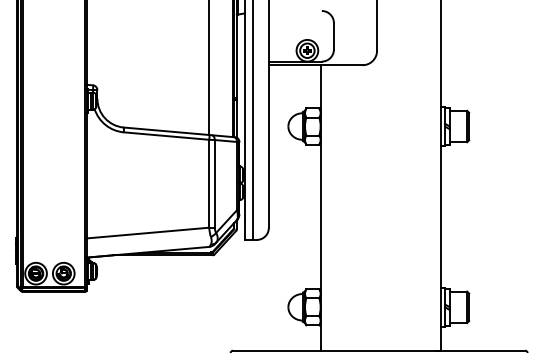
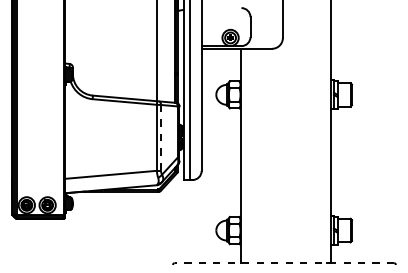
line: (214, 183) -> (160, 137), solid -> dashed
line: (378, 350) -> (283, 263), solid -> dashed

